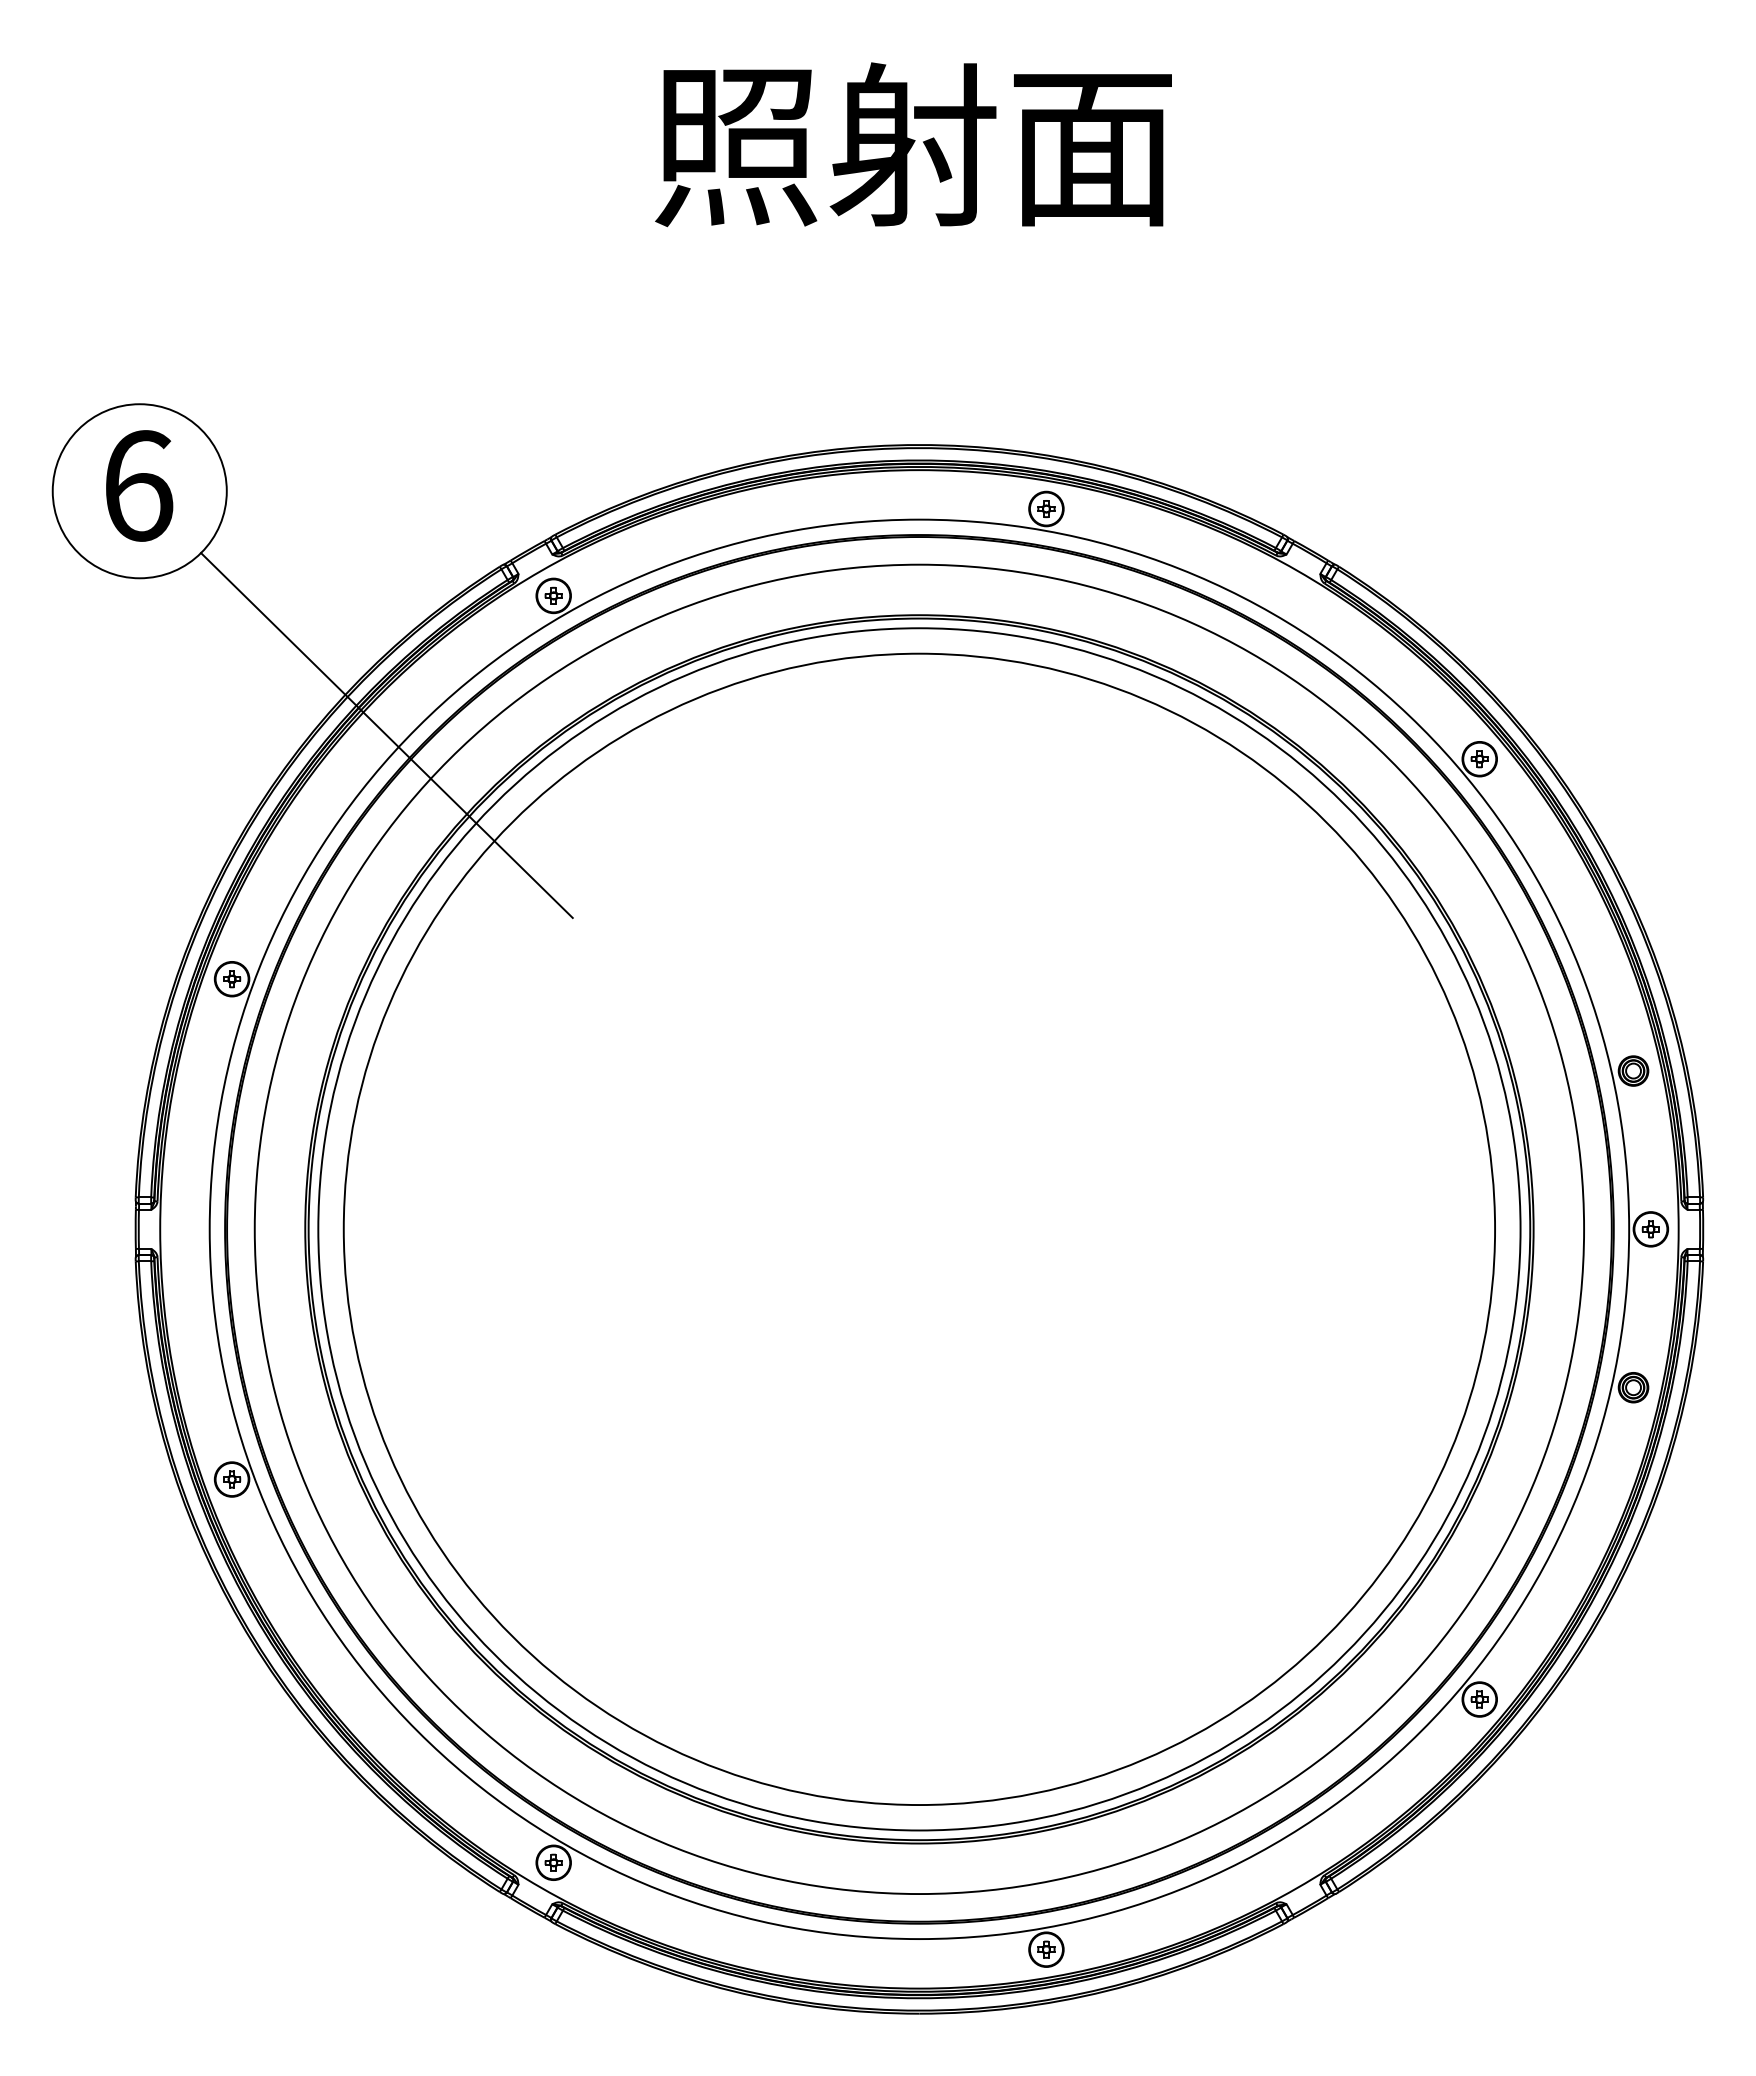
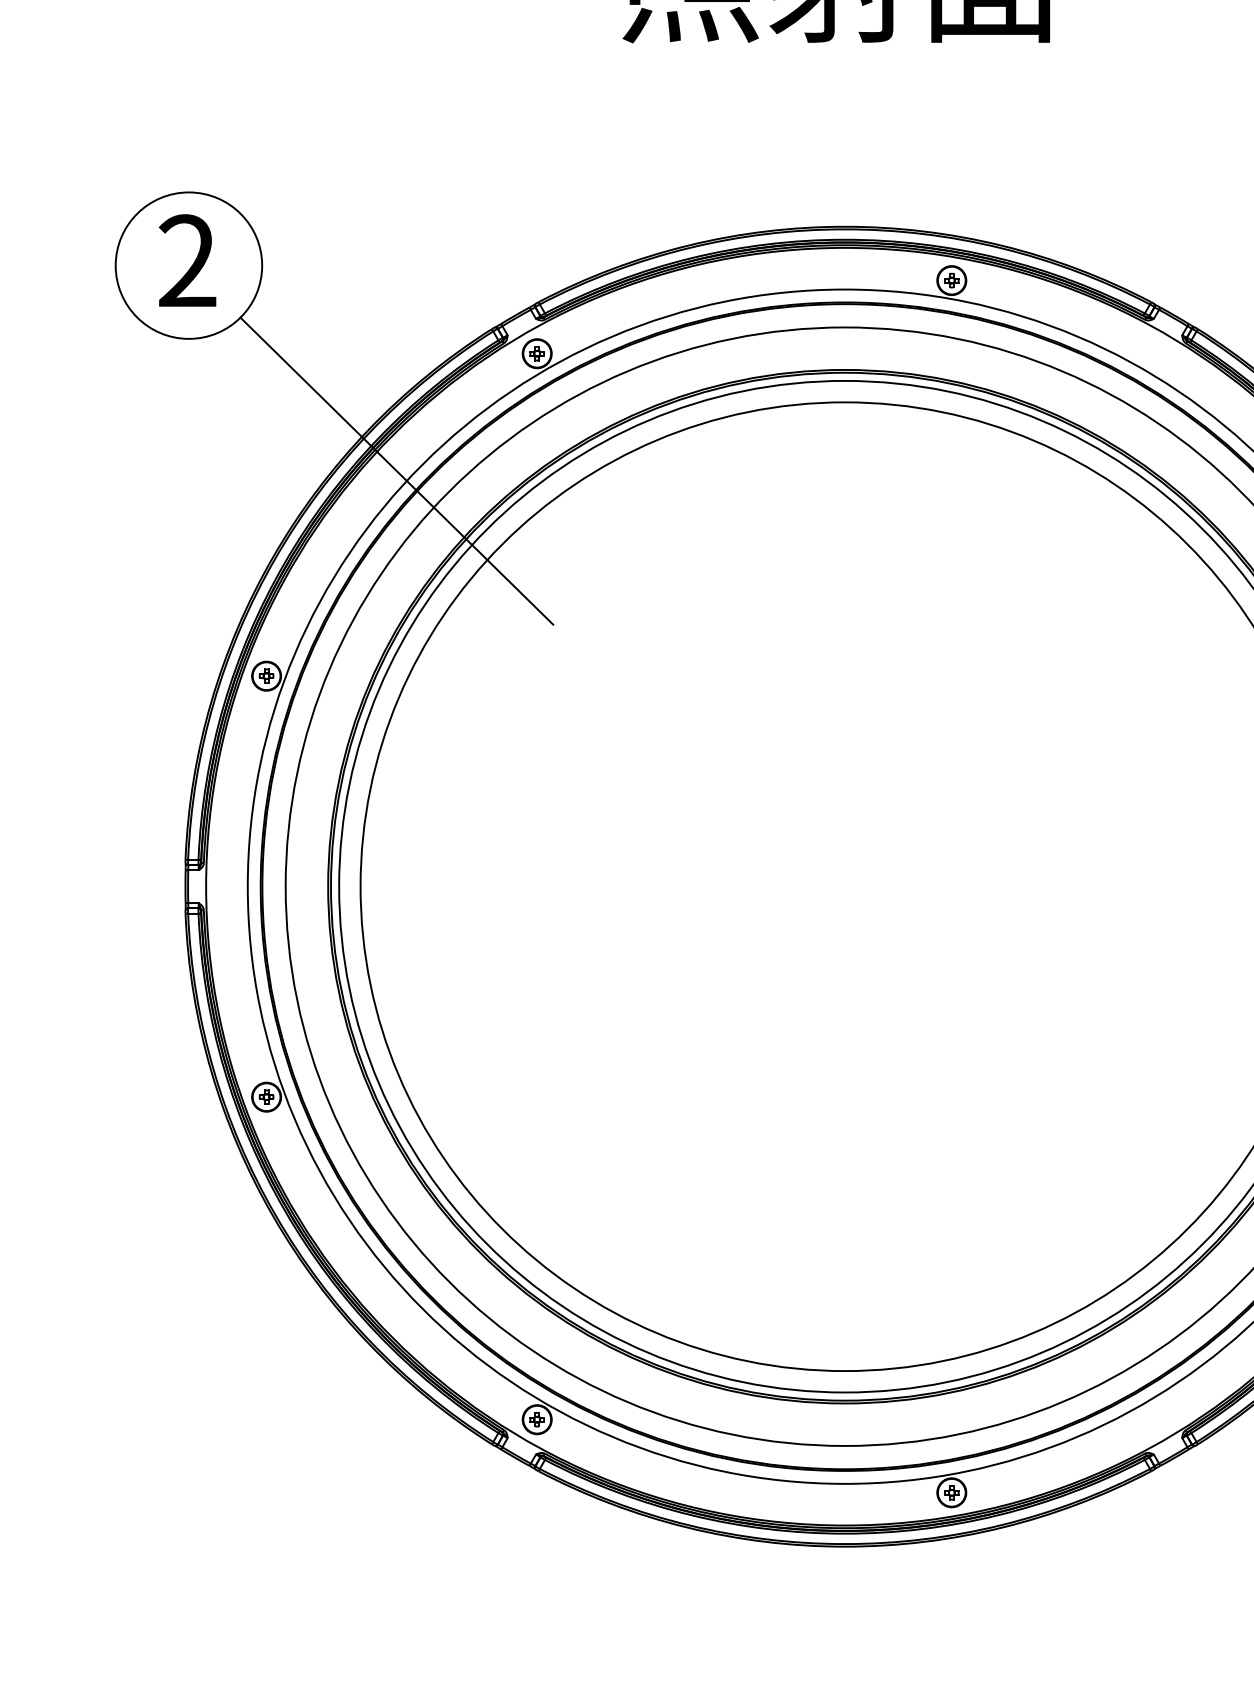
text: (138, 485) -> (187, 260), 6 -> 2

